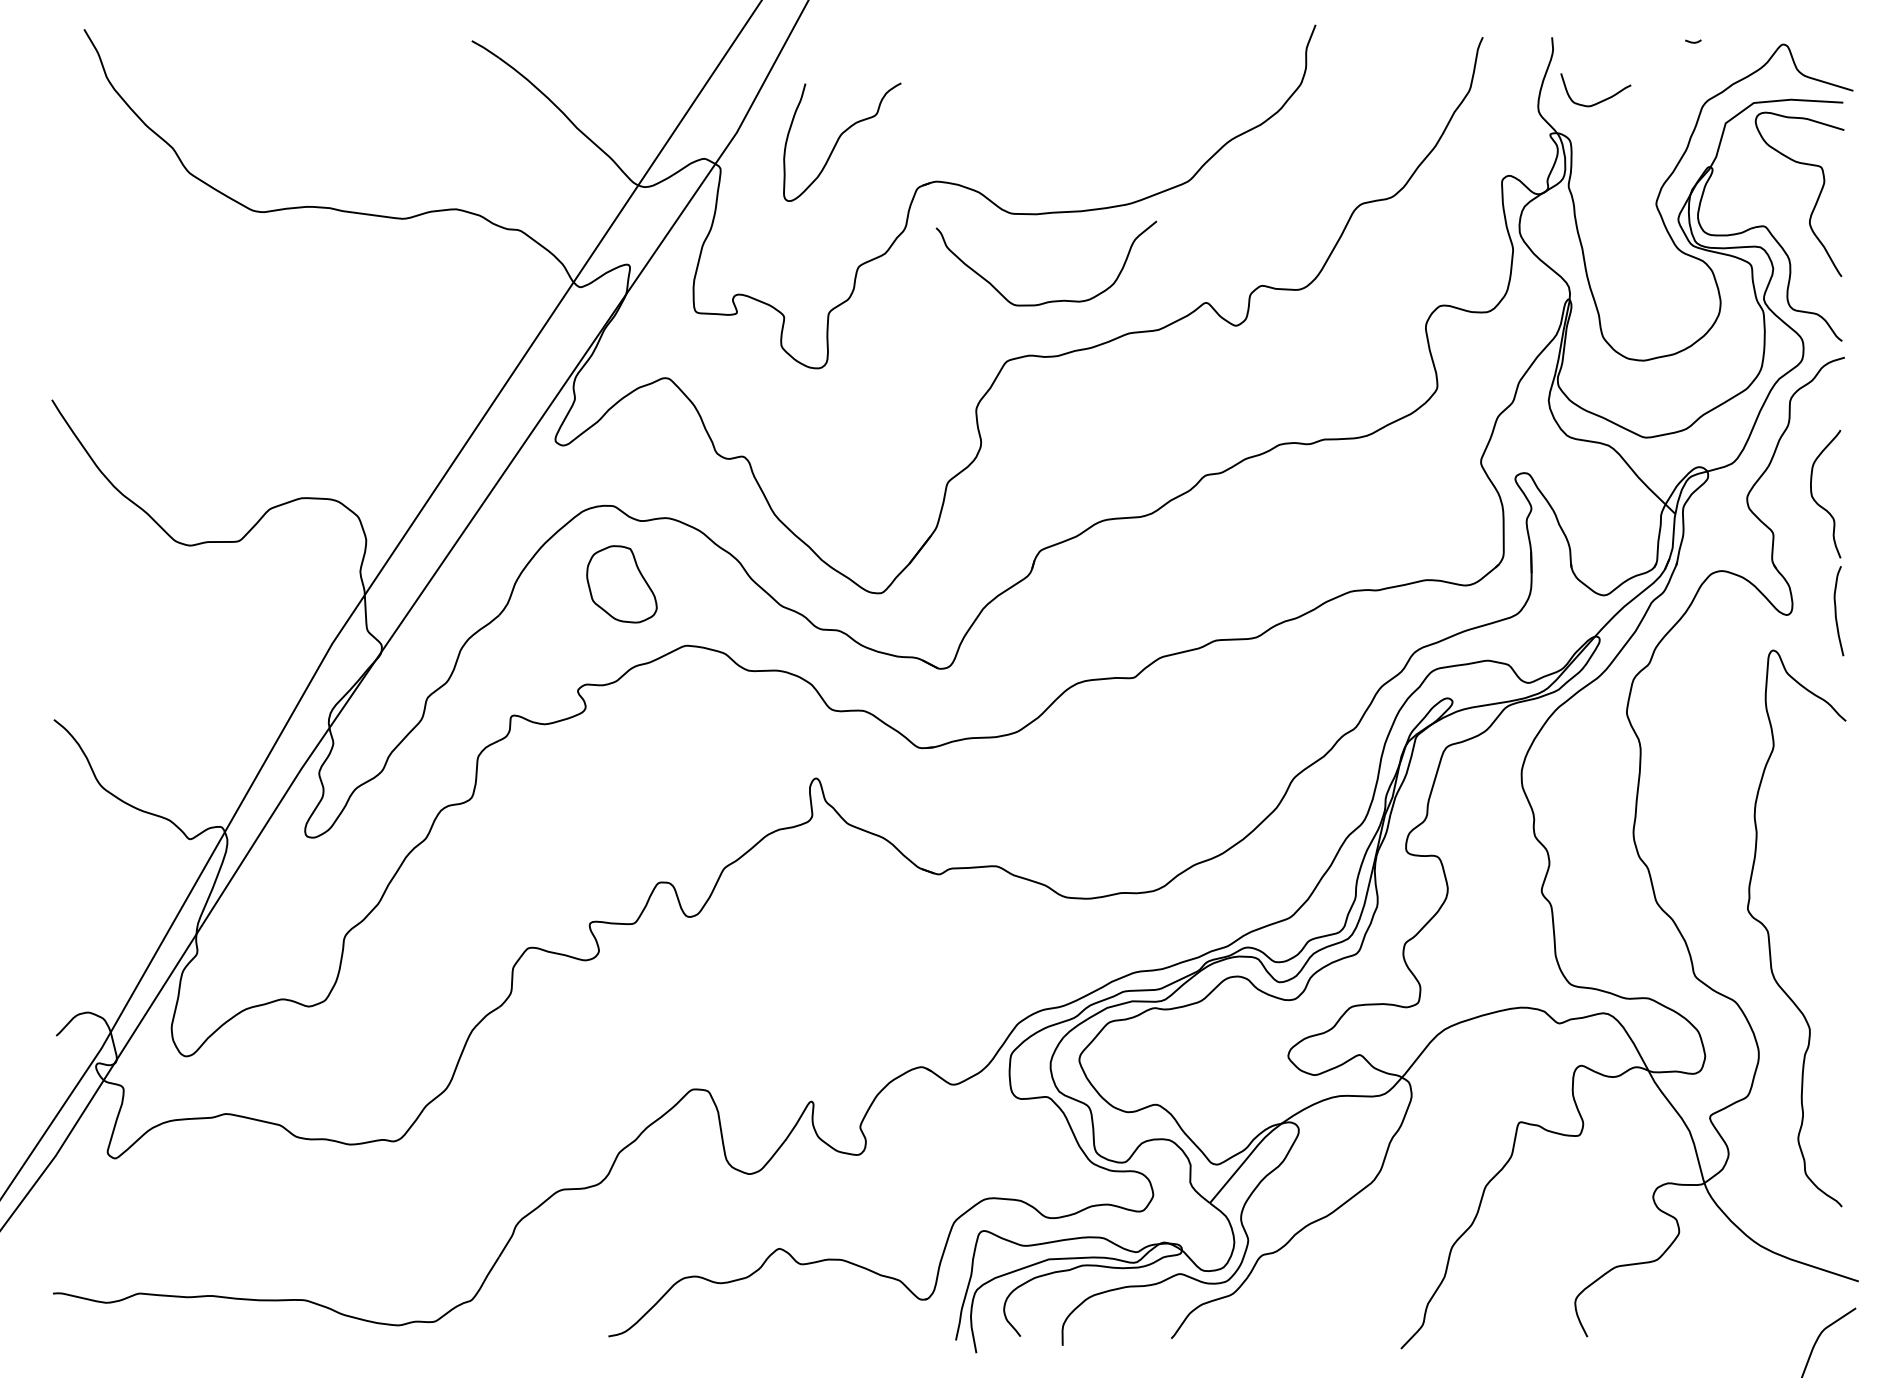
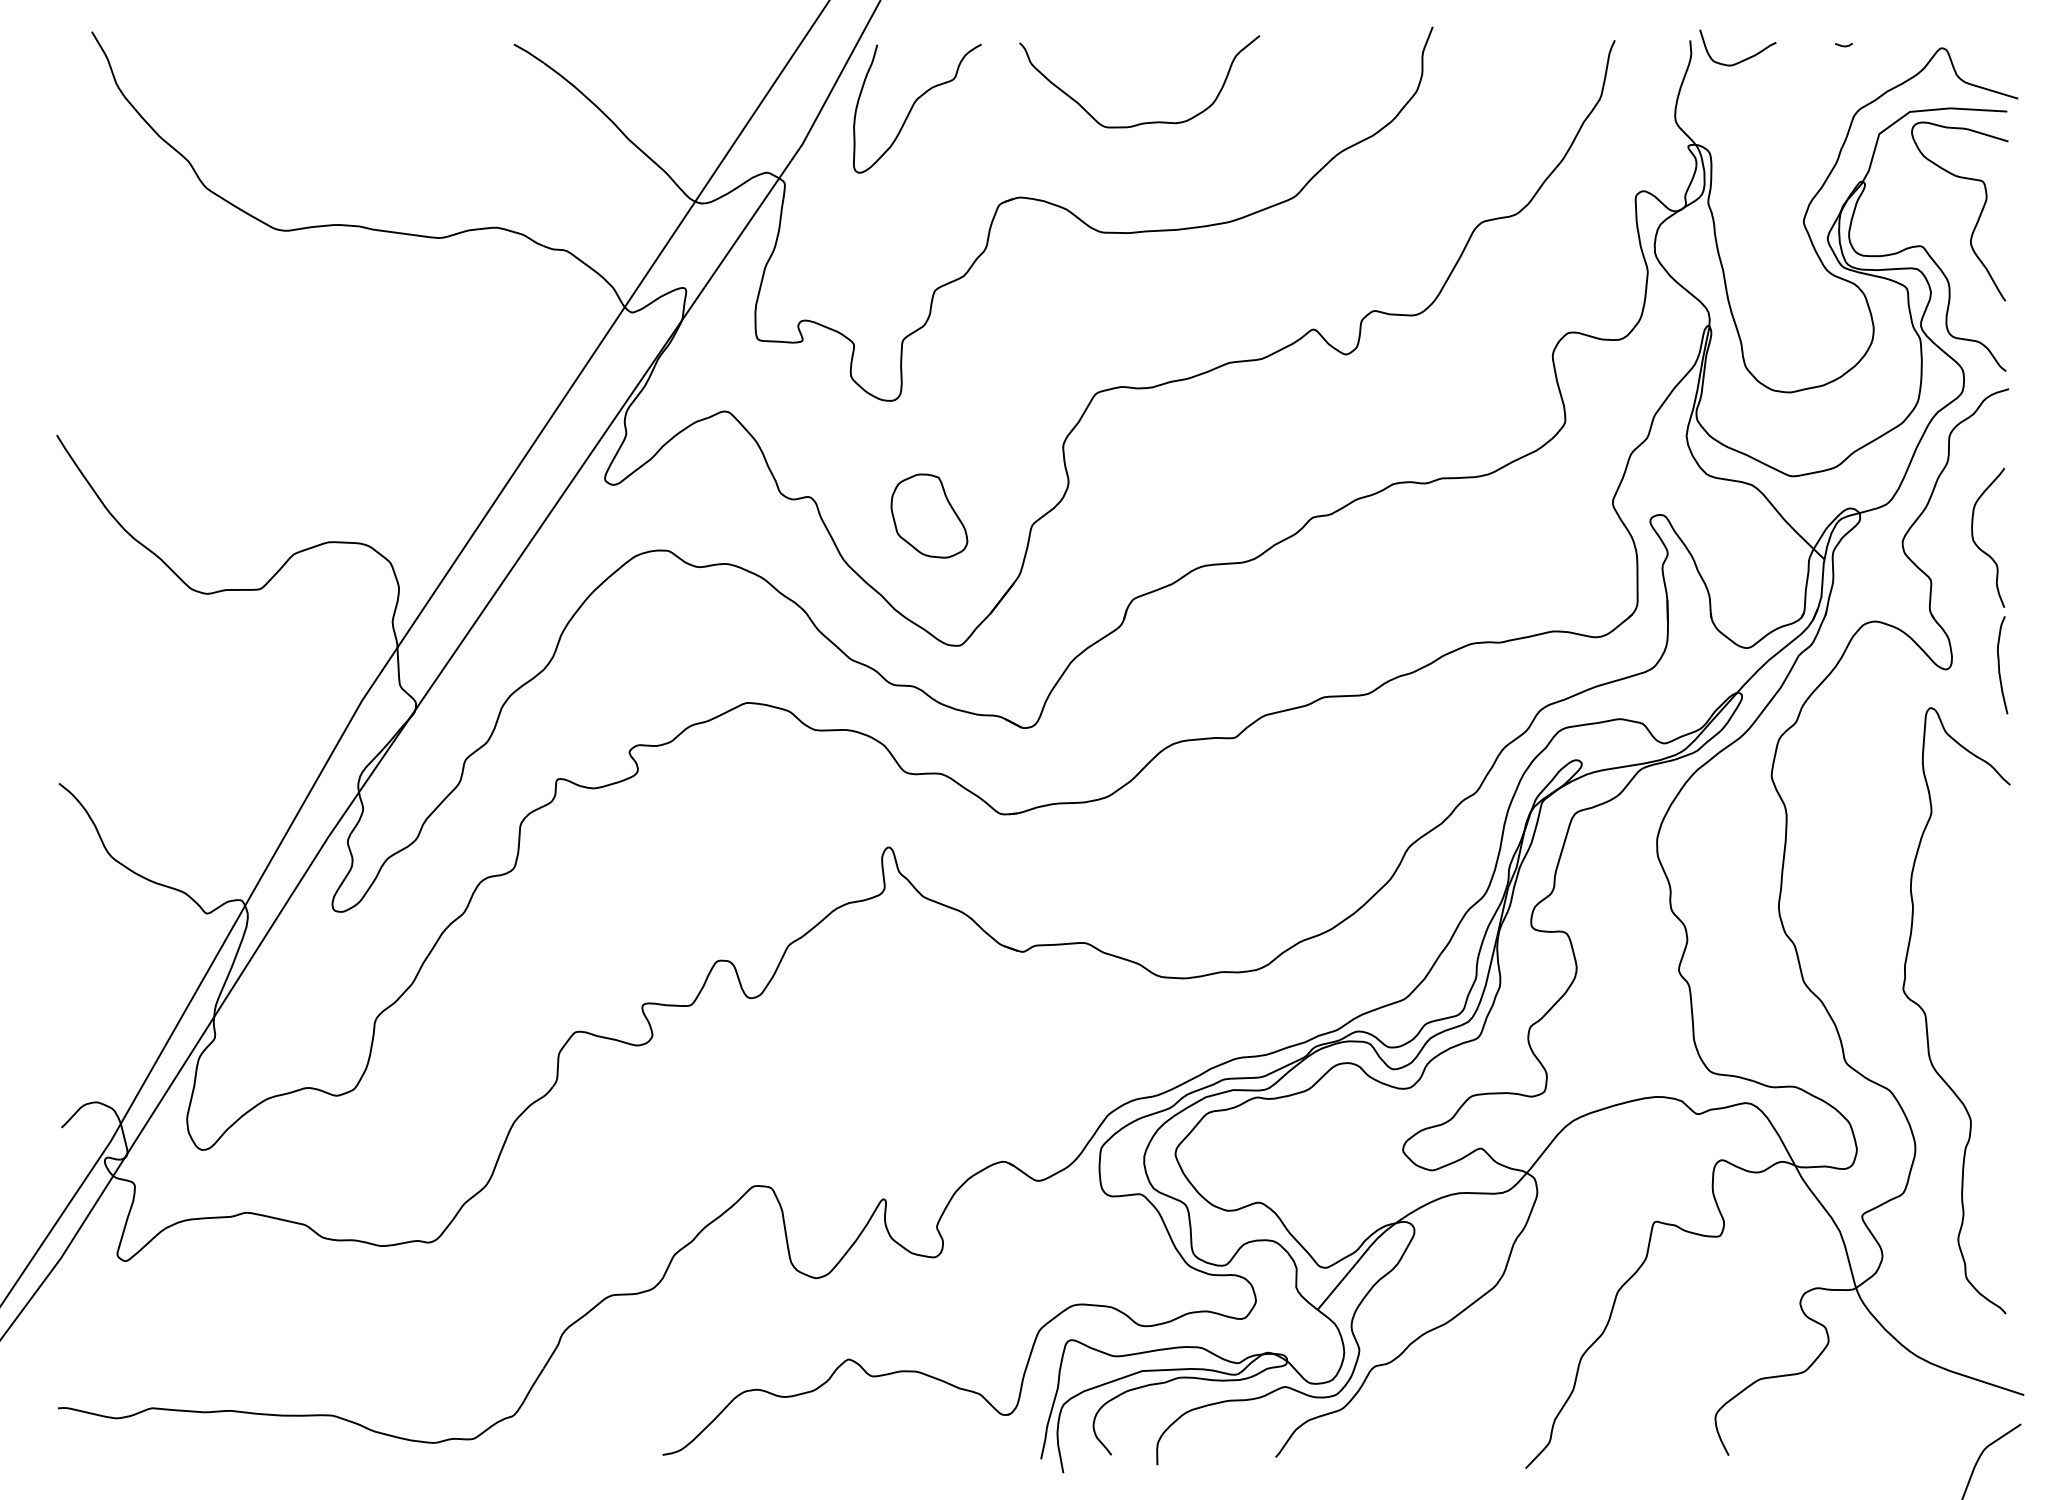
curve: (1601, 100) -> (1743, 59), moved
curve: (838, 141) -> (913, 107), moved
curve: (1049, 300) -> (1142, 122), moved
part: (622, 583) -> (929, 515), moved

